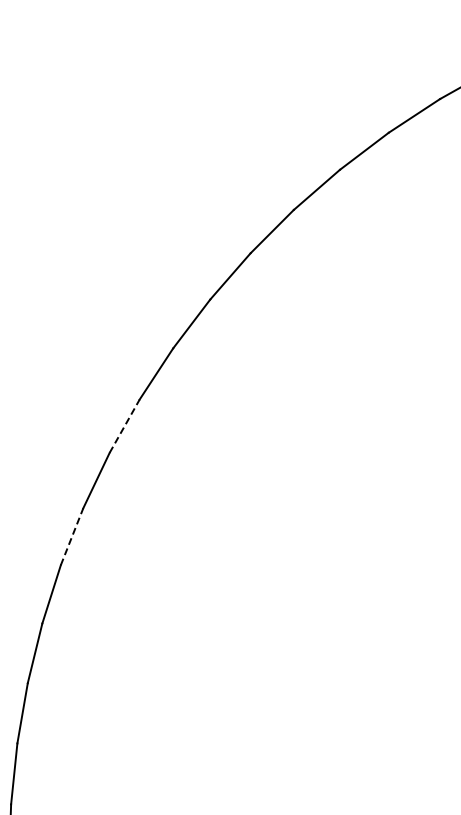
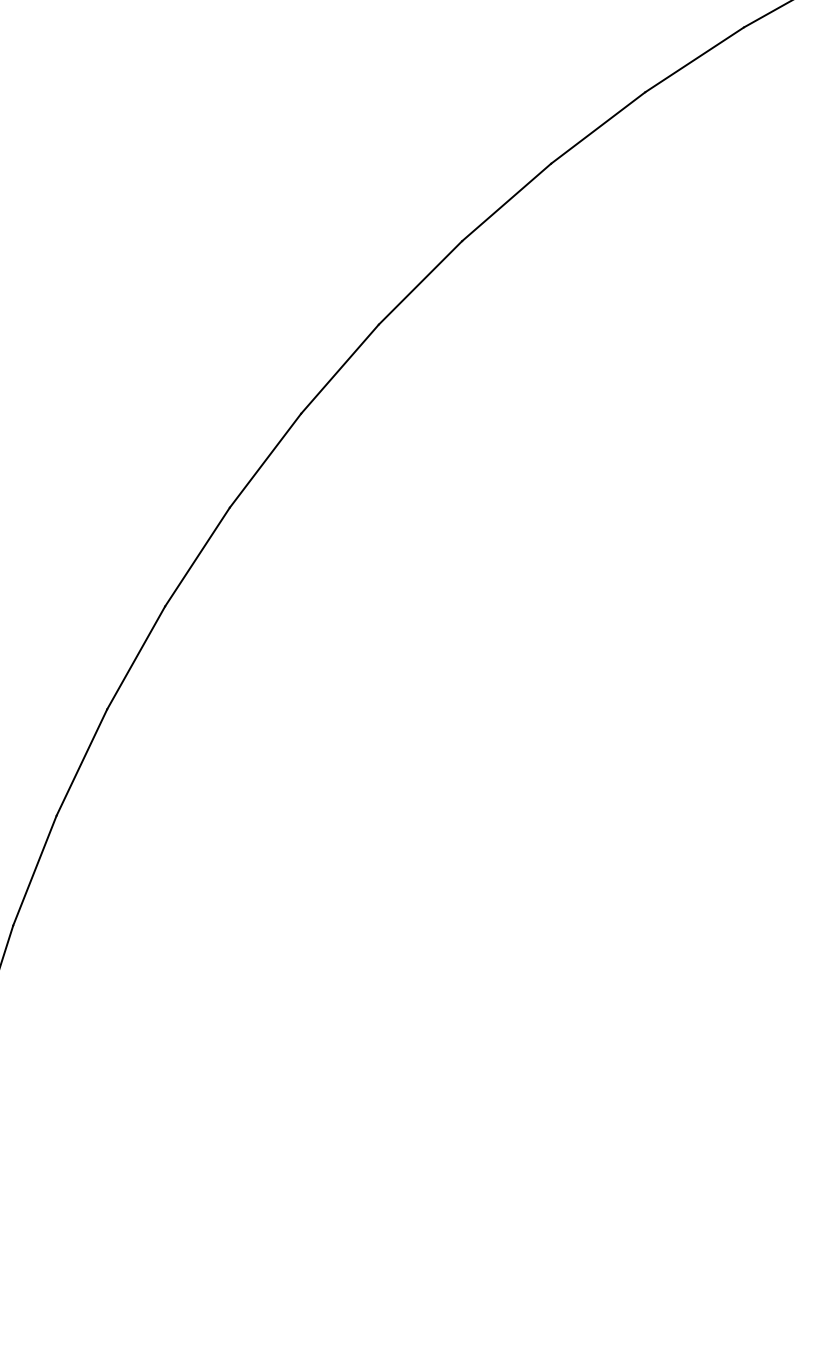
line: (124, 426) -> (135, 658), dashed -> solid
line: (72, 536) -> (35, 870), dashed -> solid

